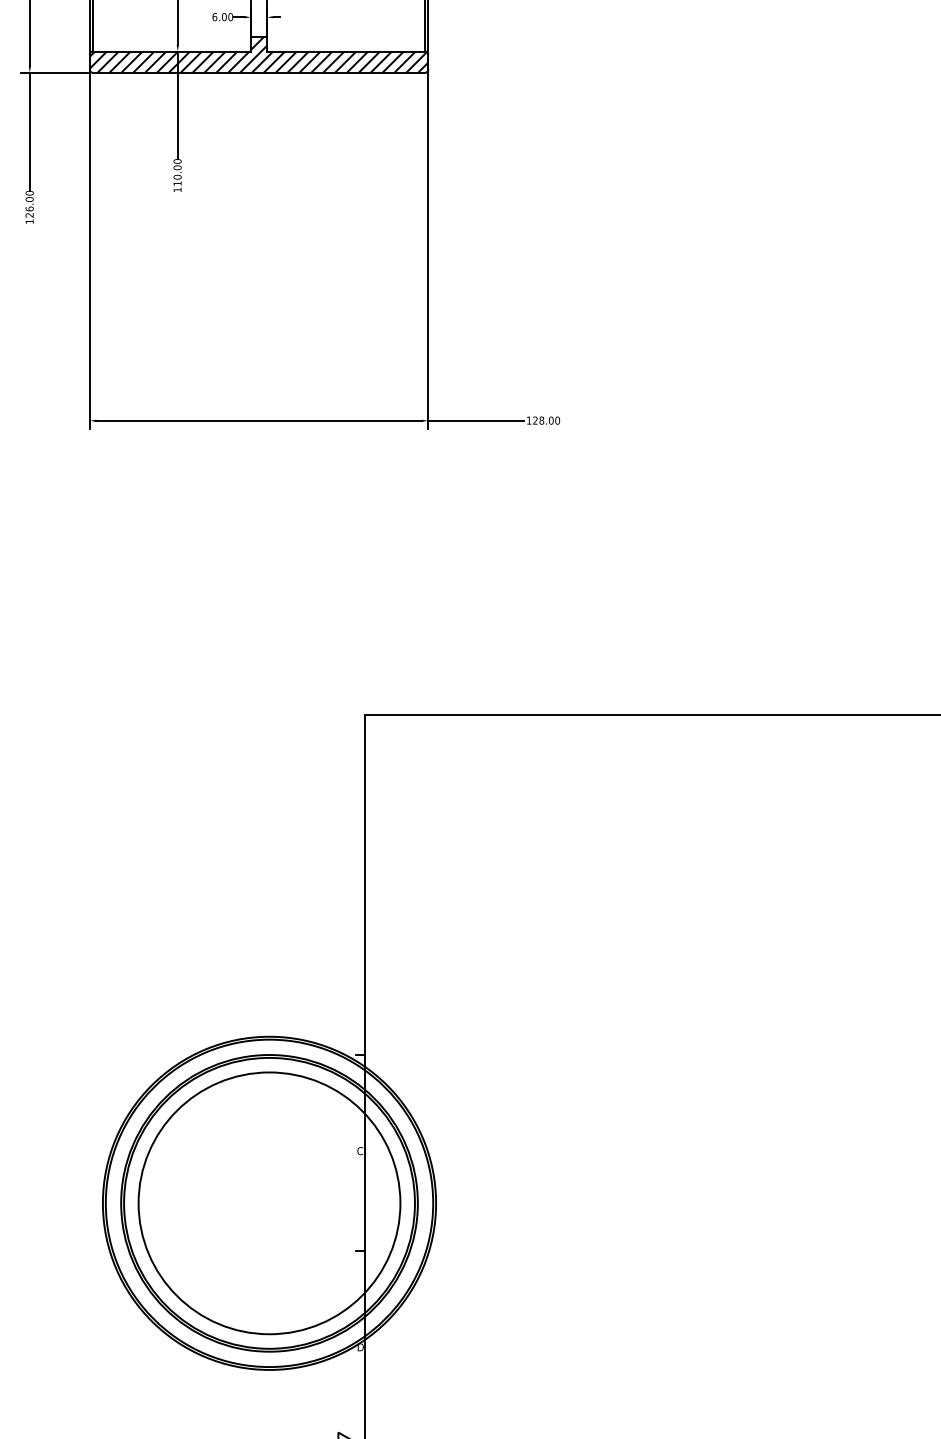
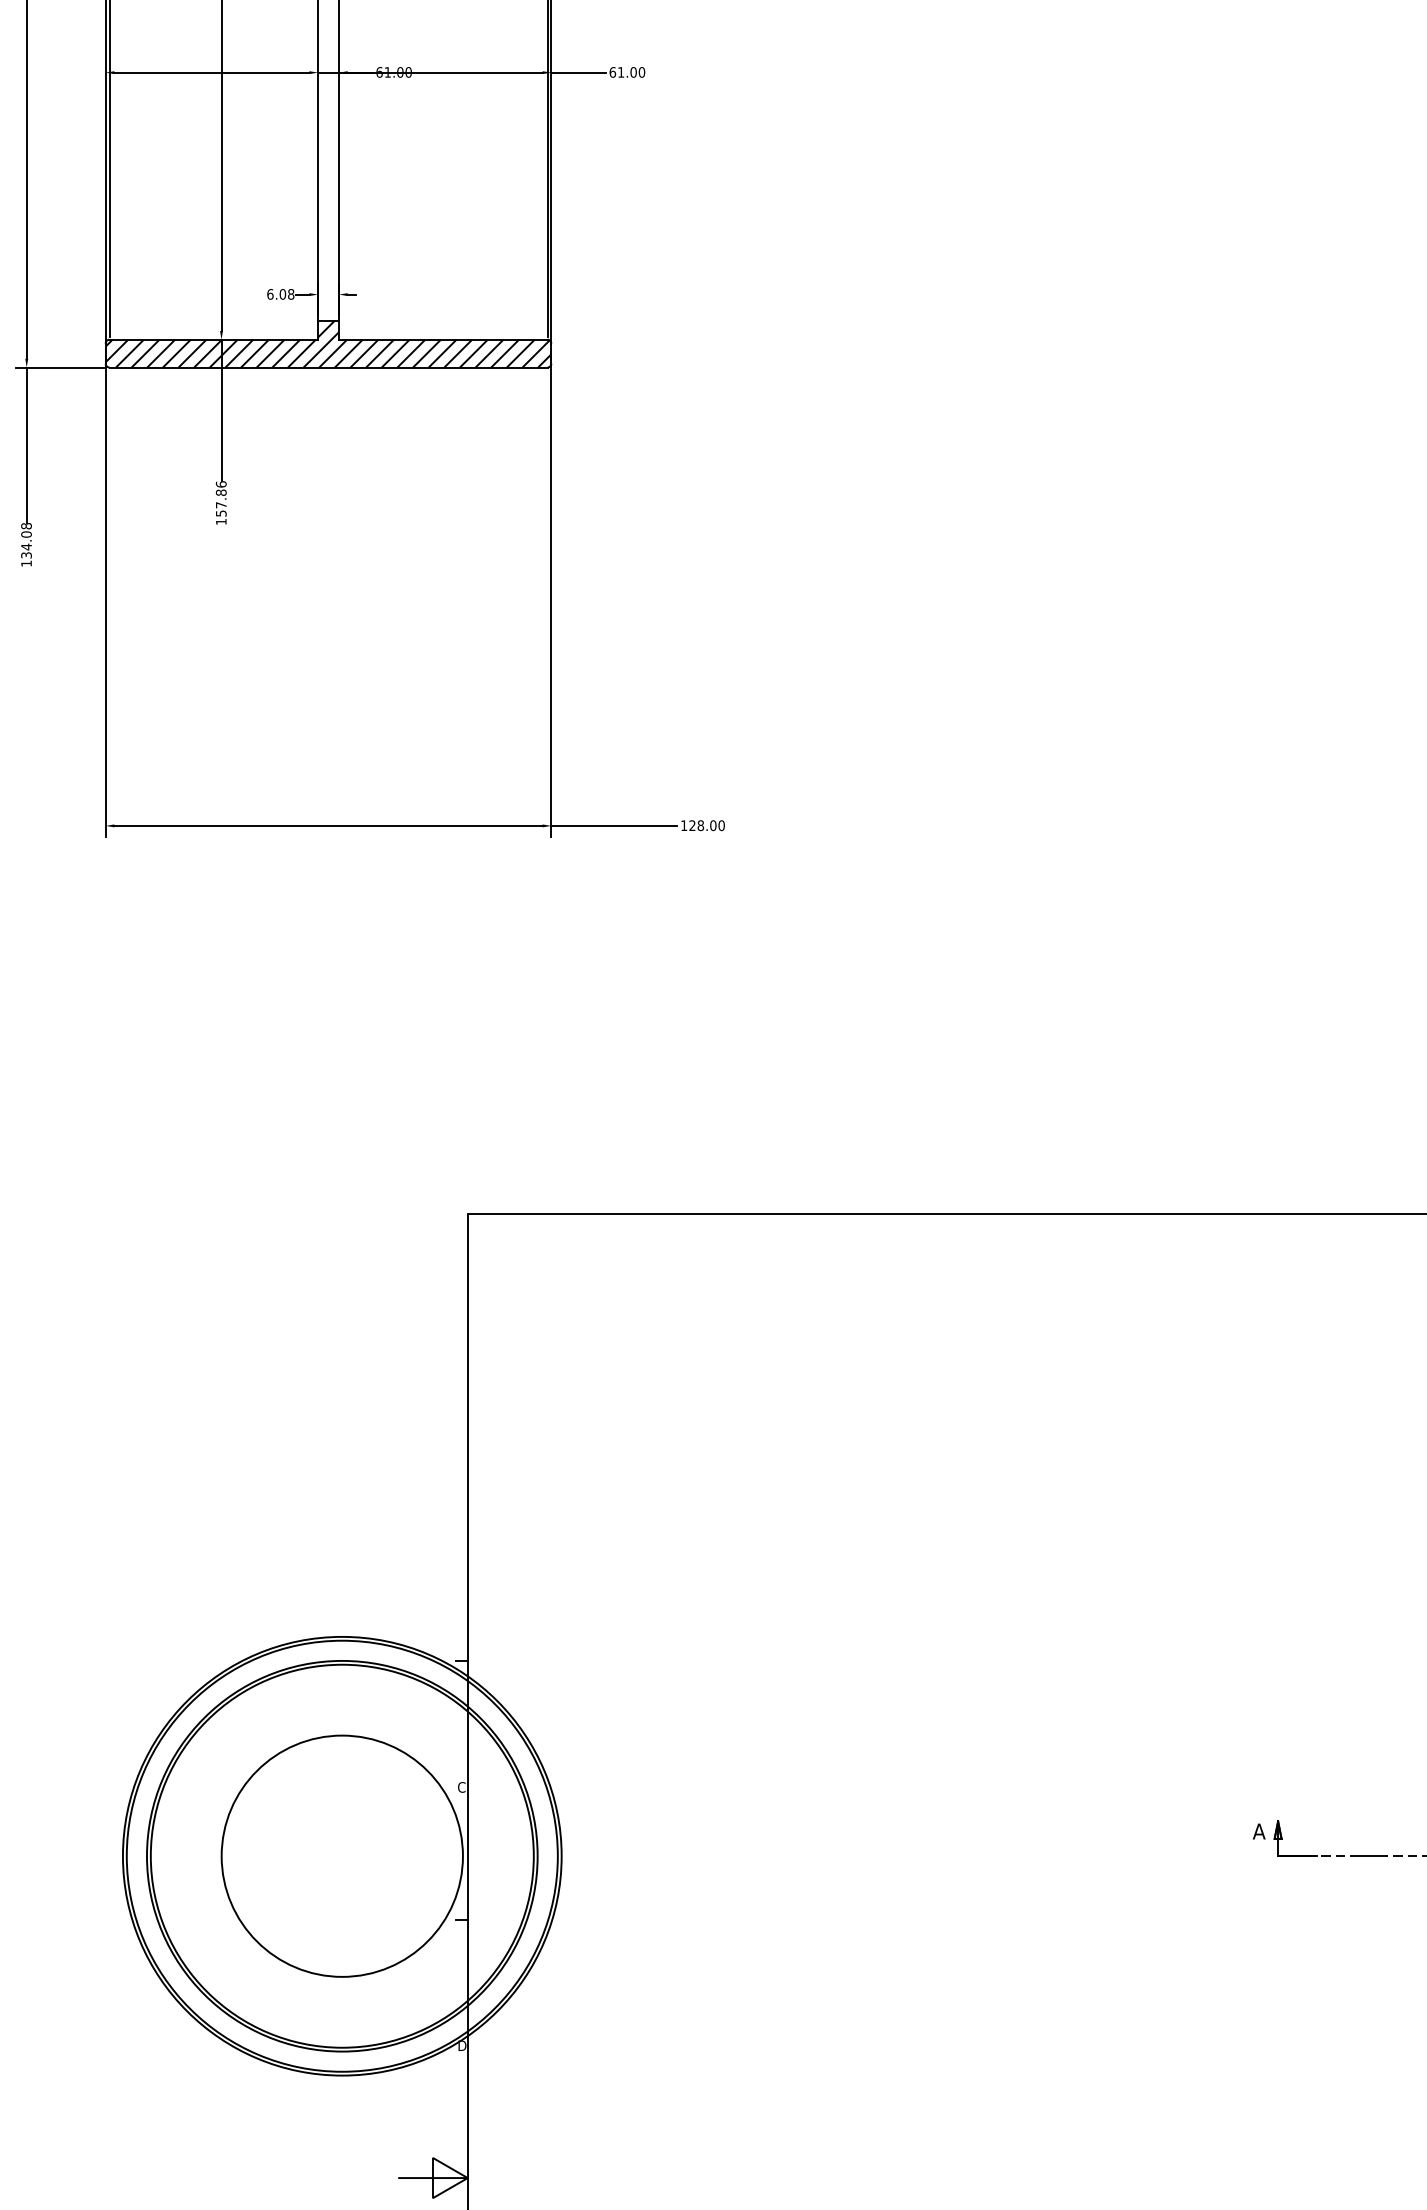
text: (230, 17) -> (291, 294), 6.00 -> 6.08
text: (176, 172) -> (220, 498), 110.00 -> 157.86
text: (29, 204) -> (26, 540), 126.00 -> 134.08
circle: (268, 1202) -> (341, 1855), size x0.7

